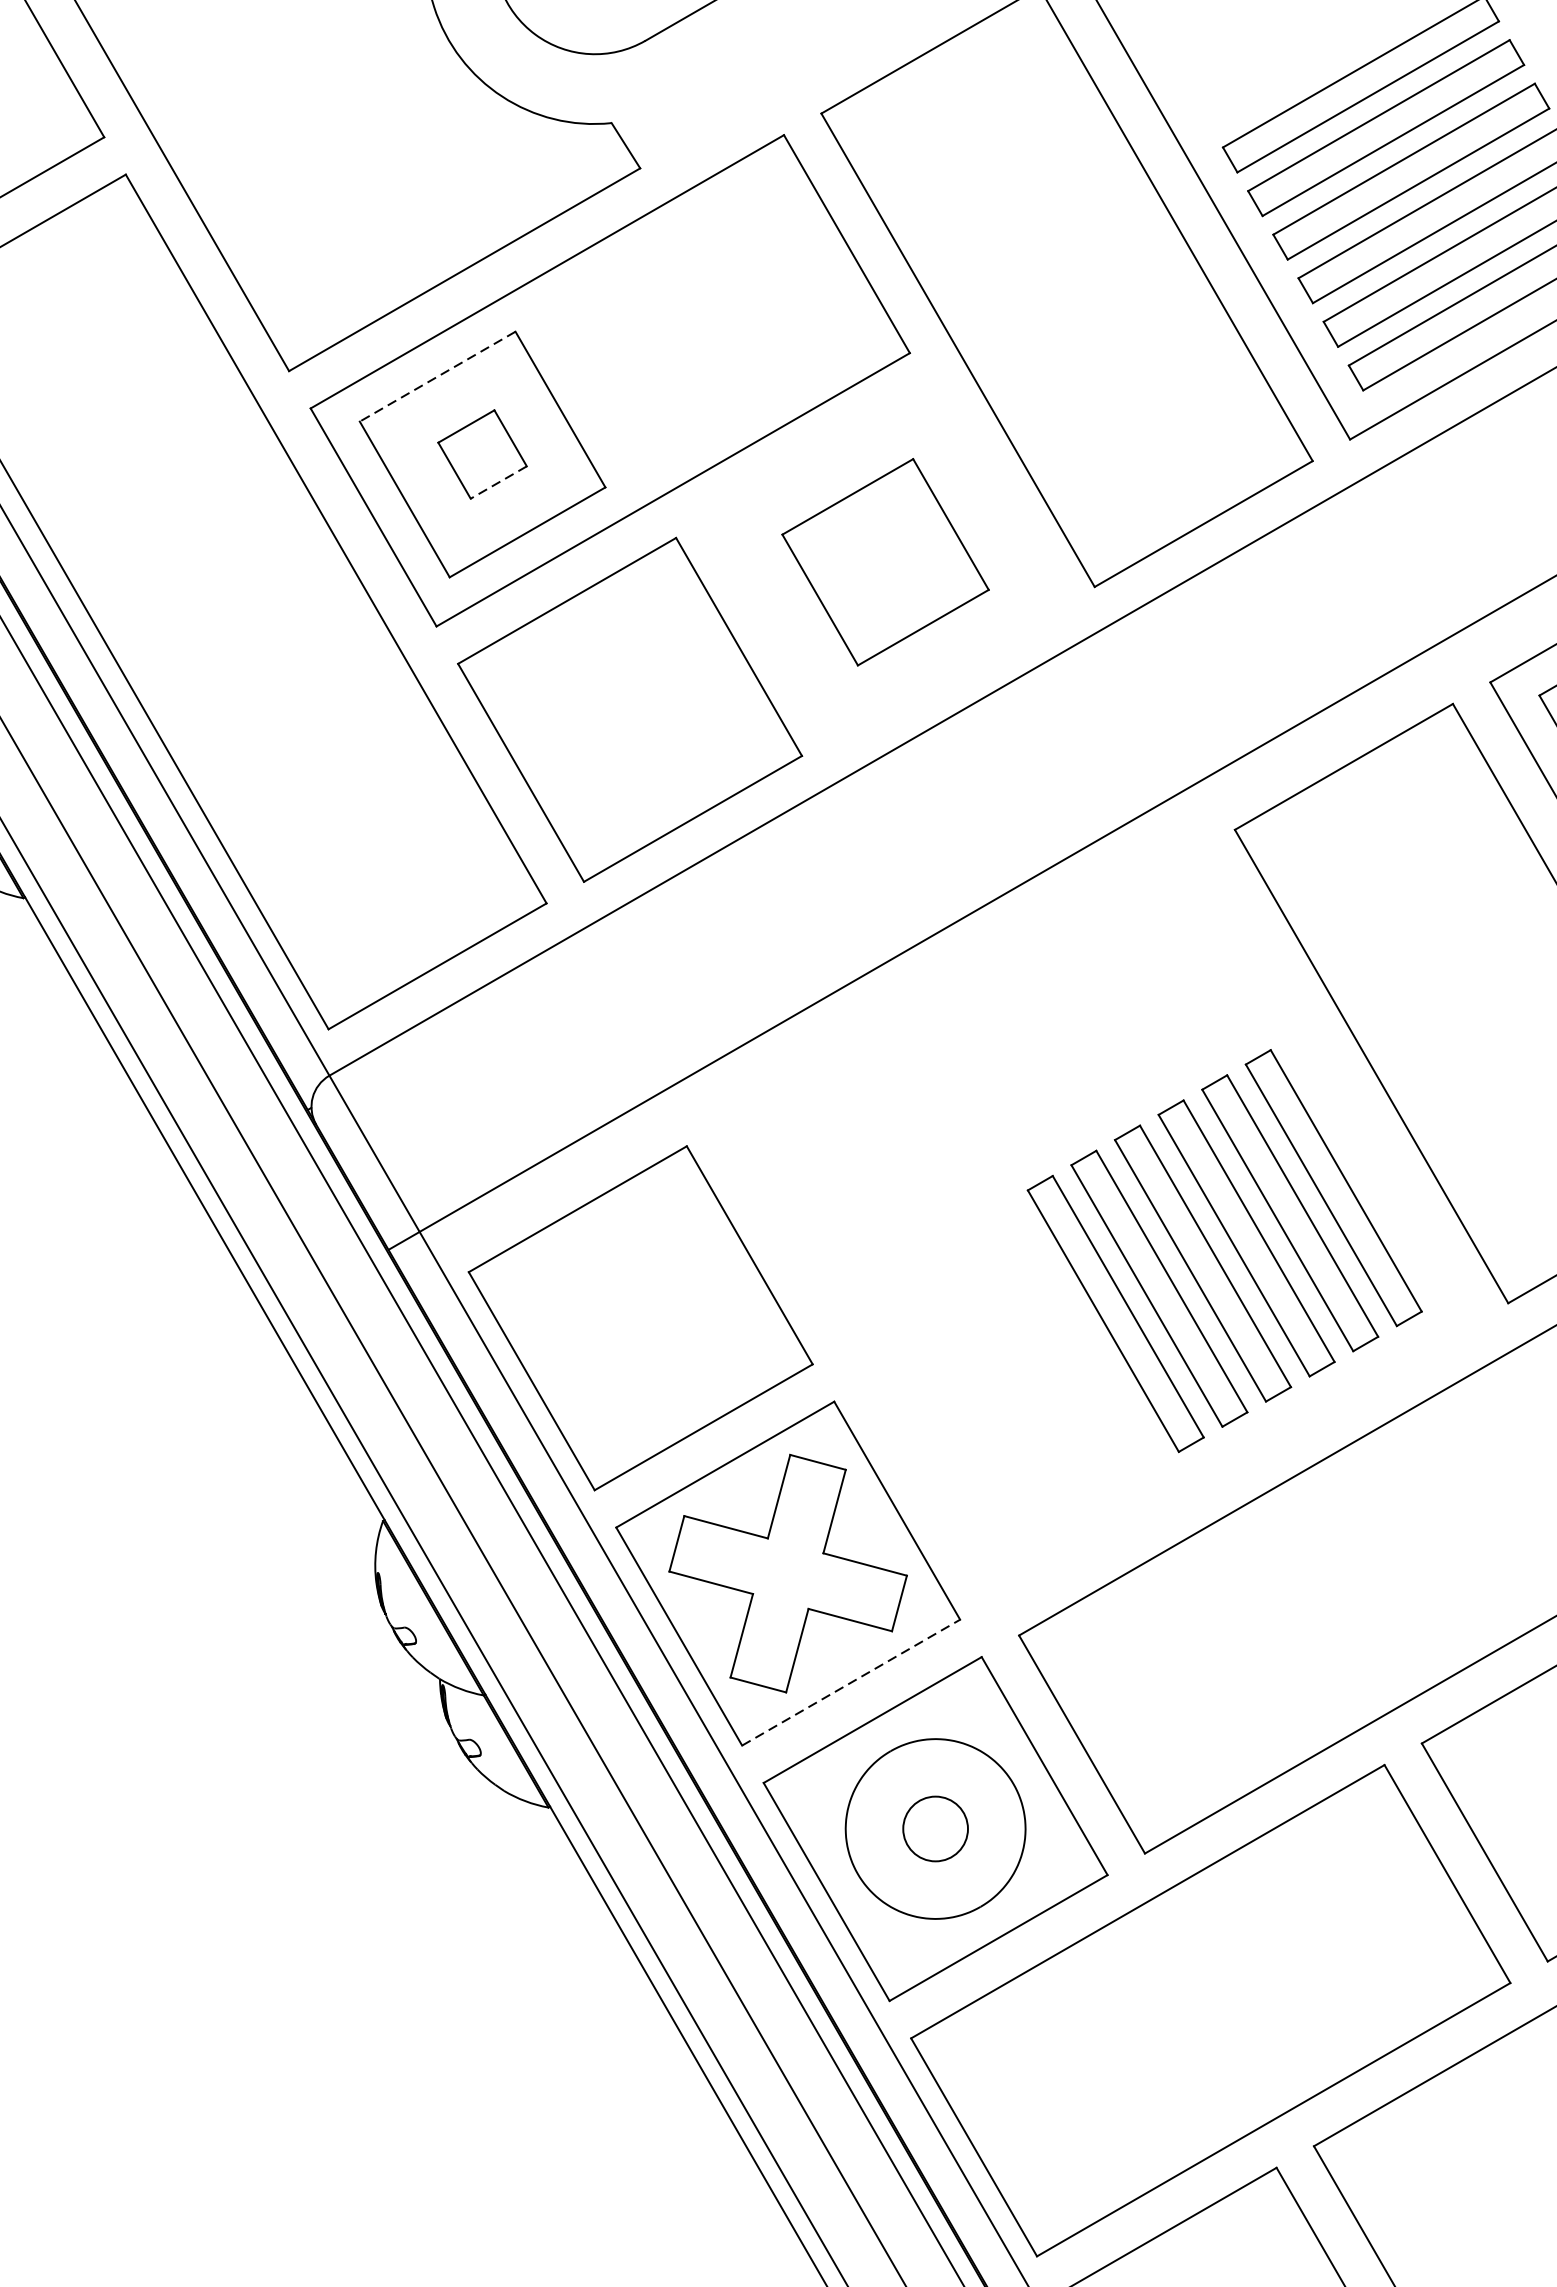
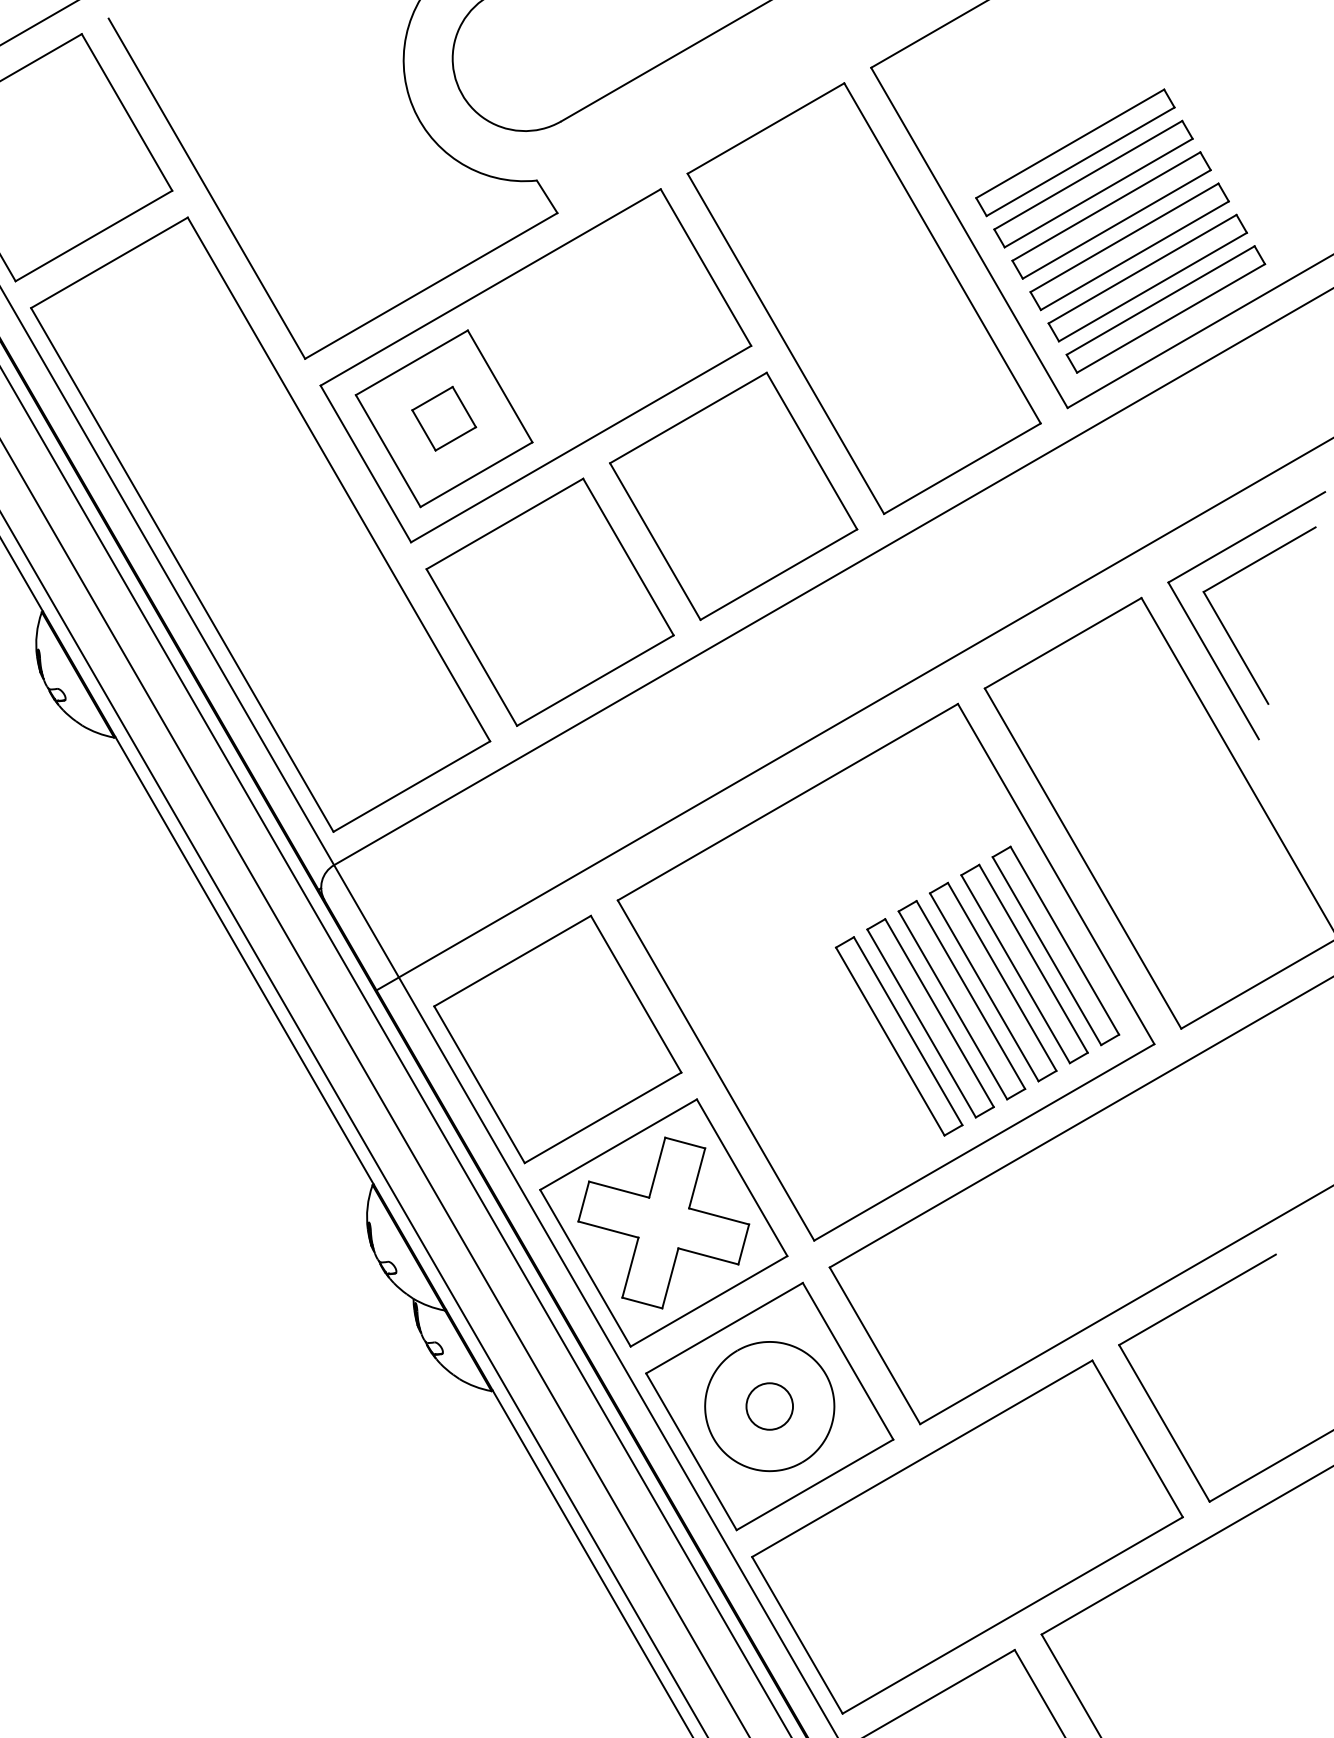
line: (437, 376) -> (411, 362), dashed -> solid
line: (498, 483) -> (455, 439), dashed -> solid
part: (885, 561) -> (733, 495), size x1.67
part: (1096, 1223) -> (885, 971), added
line: (851, 1682) -> (709, 1301), dashed -> solid

